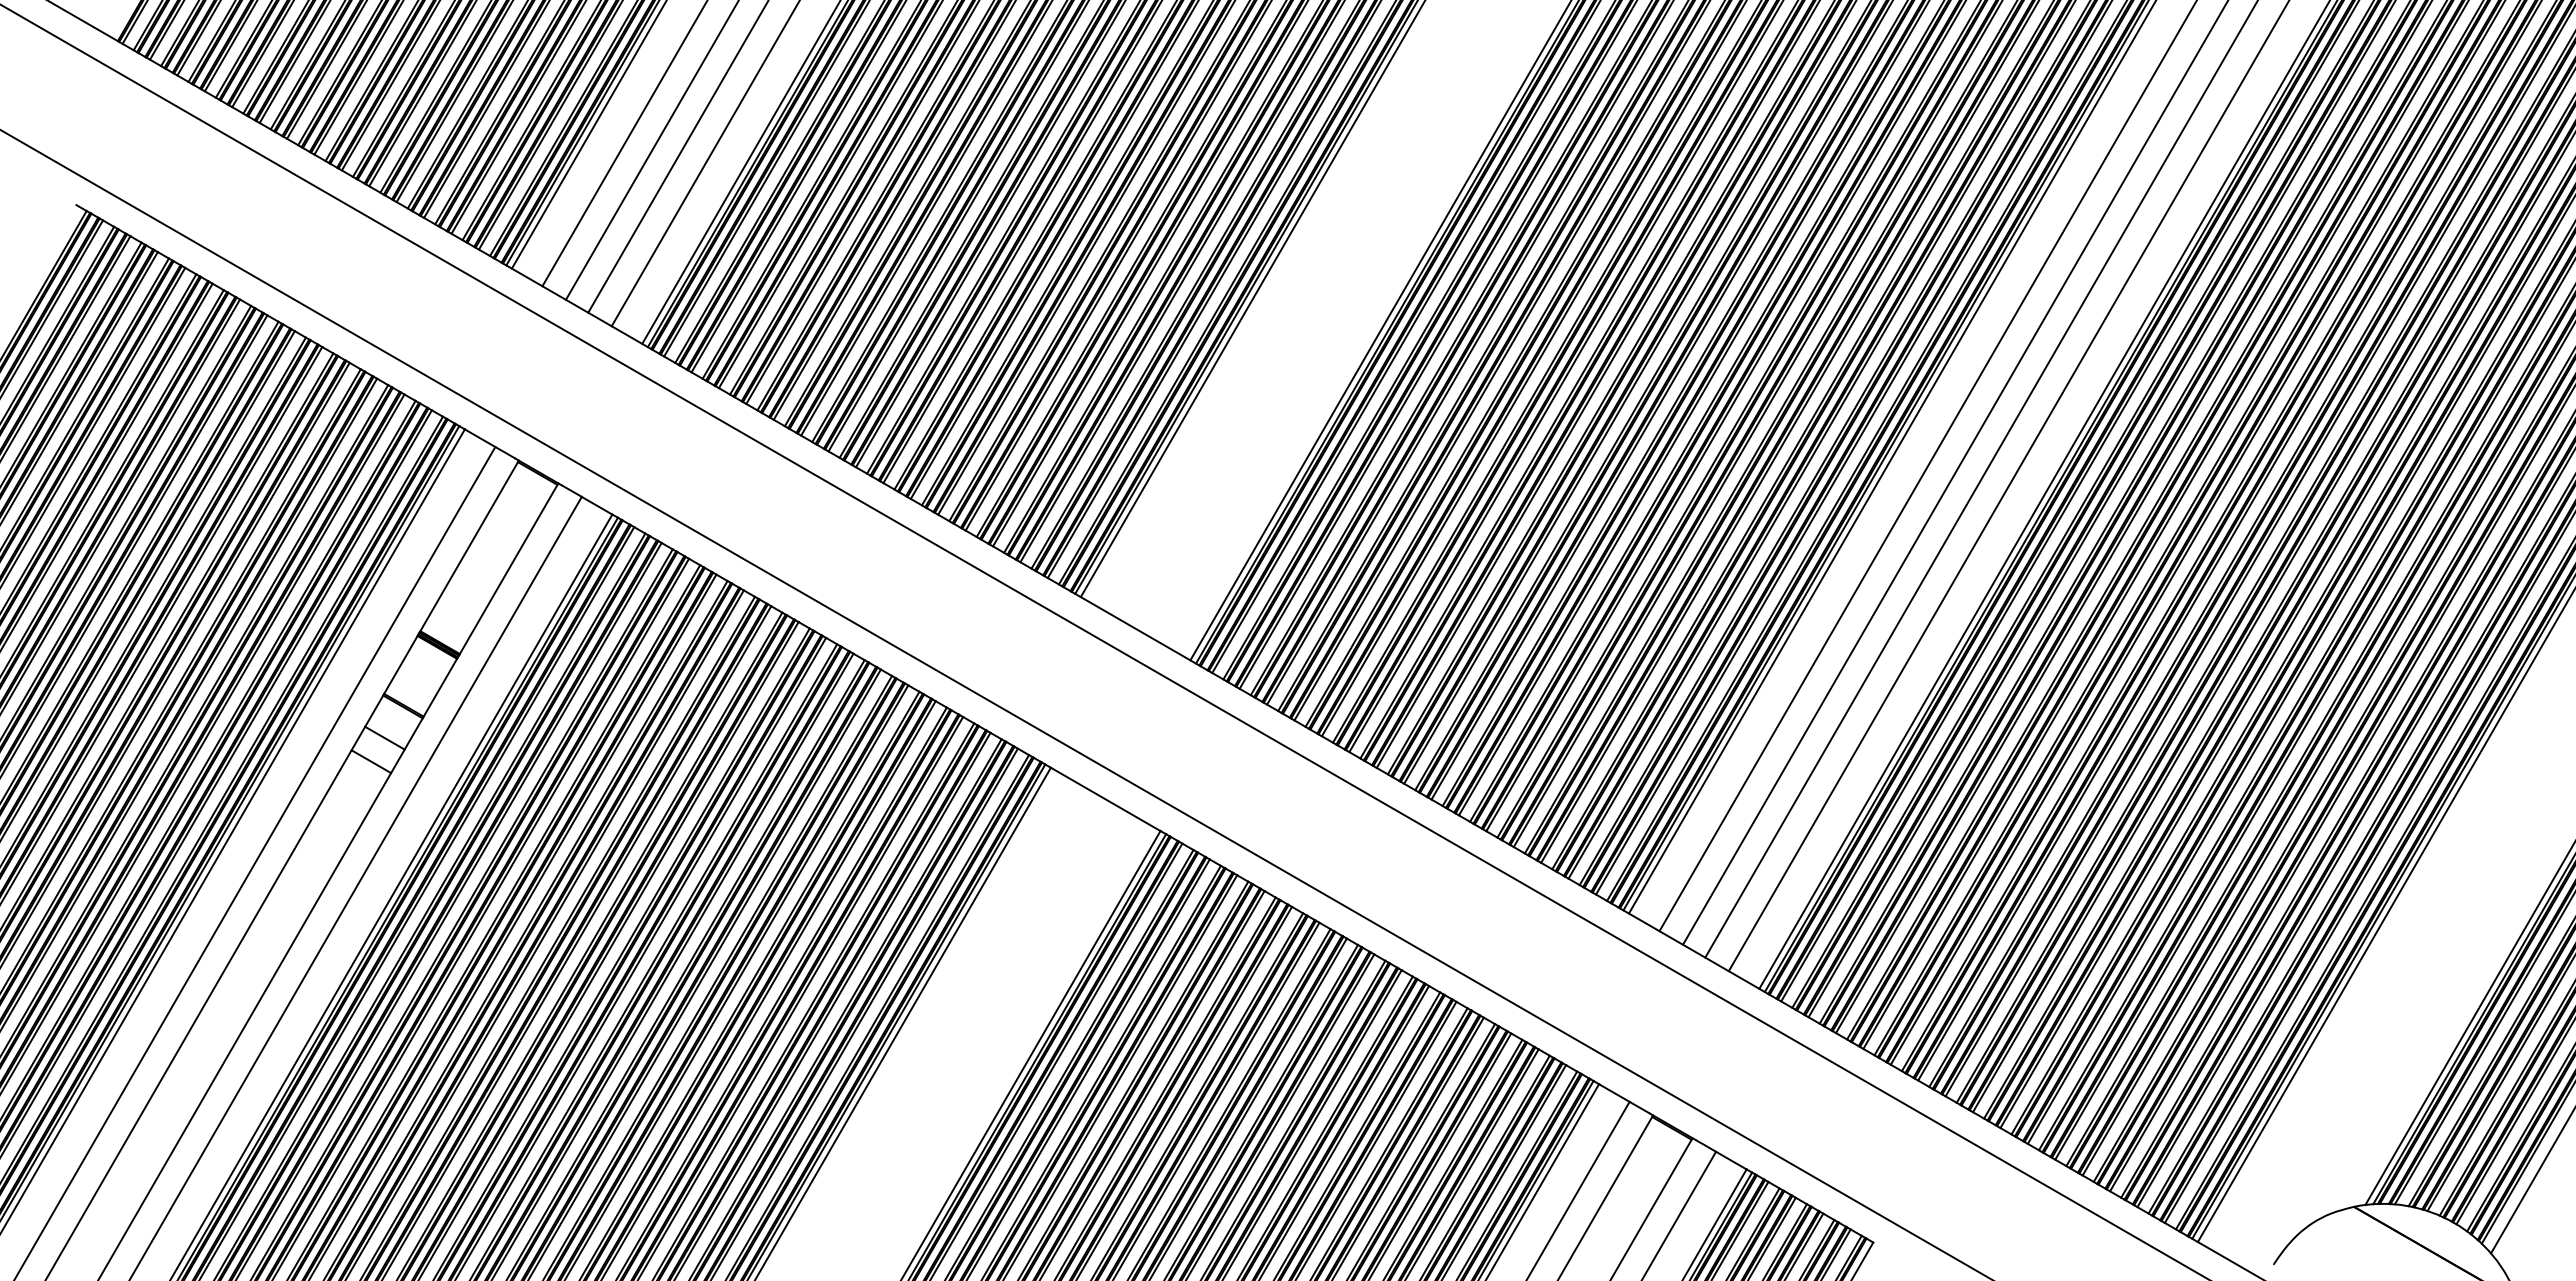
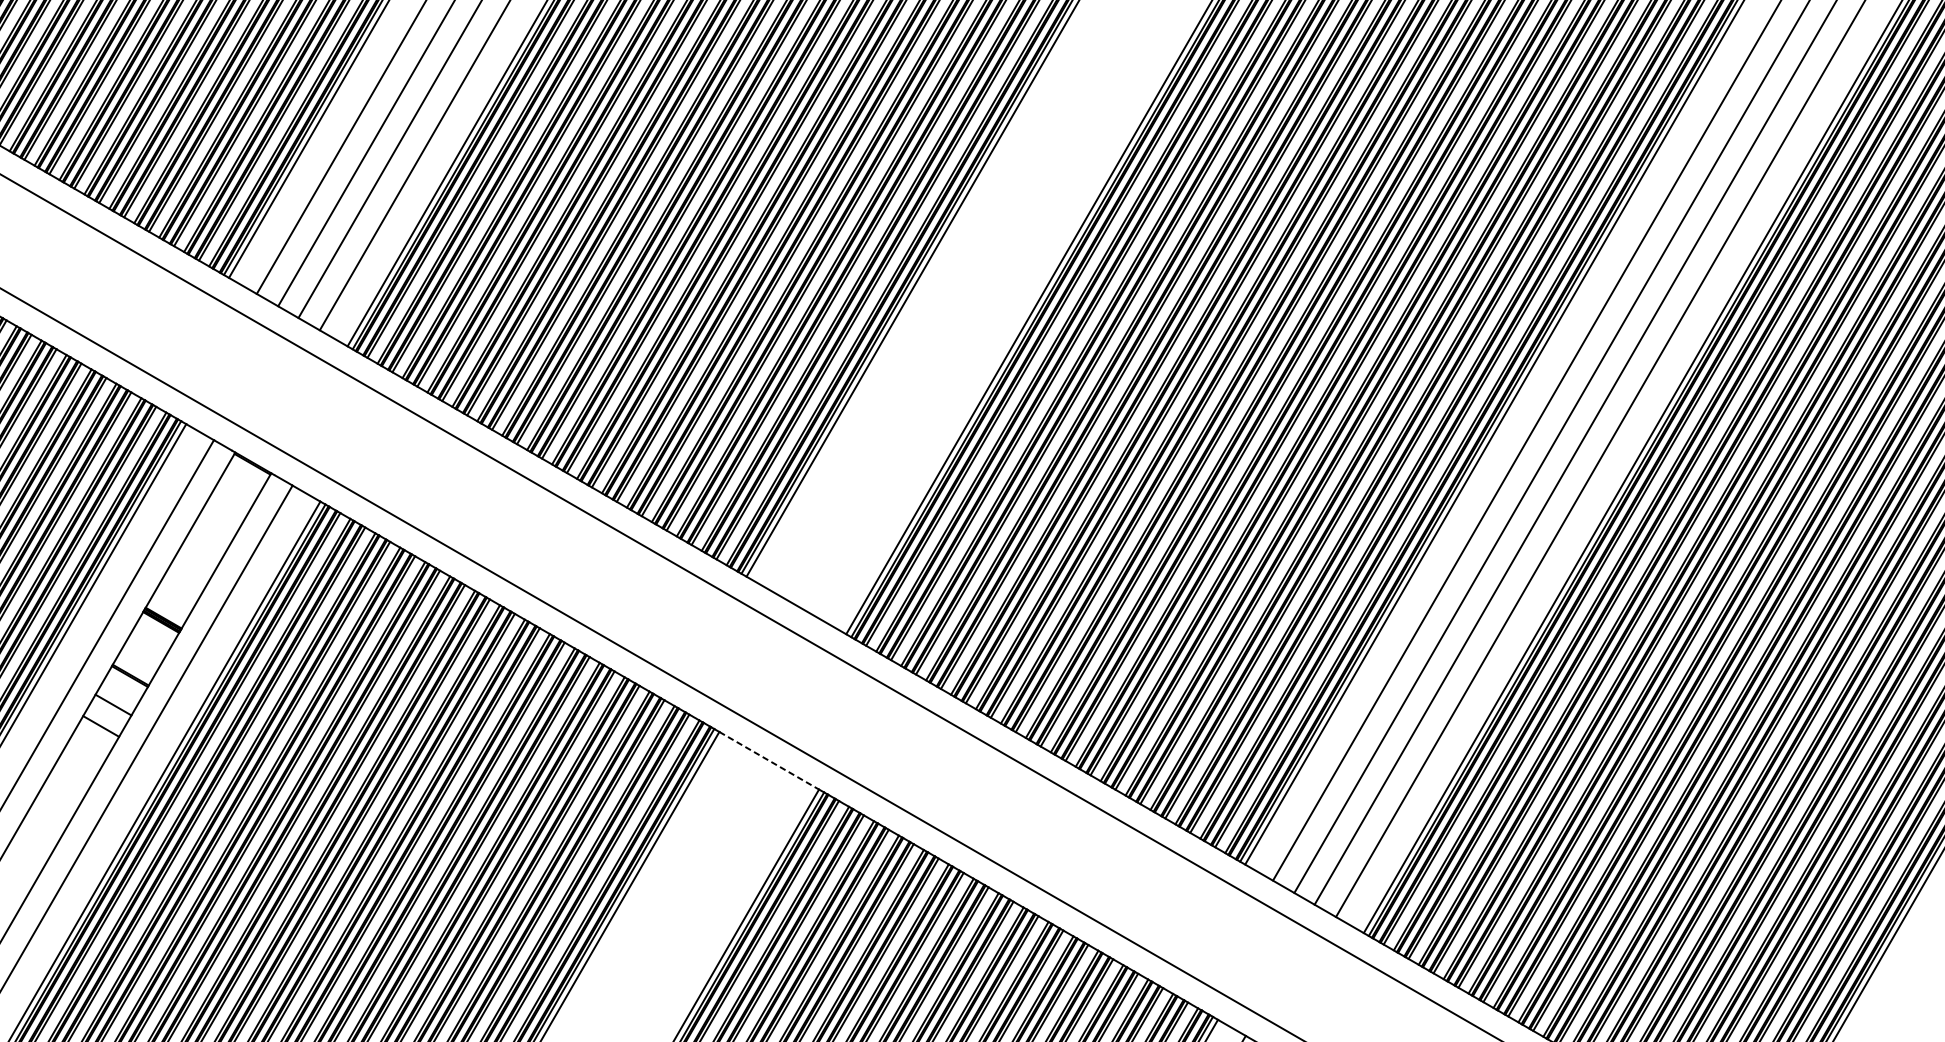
line: (1106, 799) -> (769, 760), solid -> dashed

